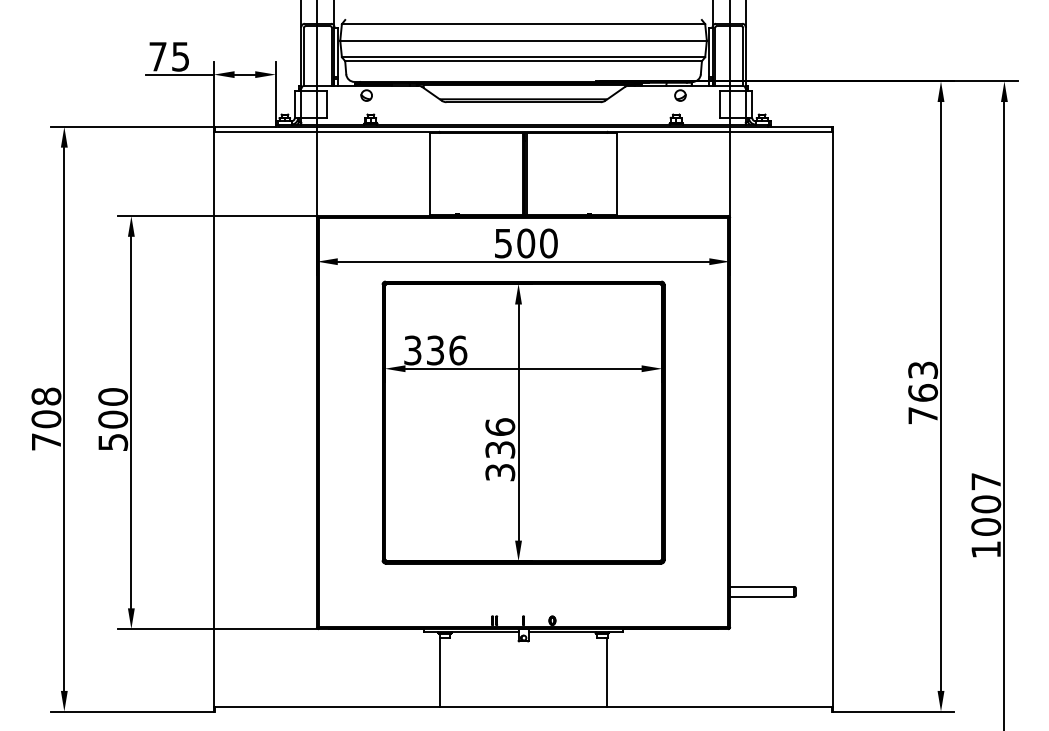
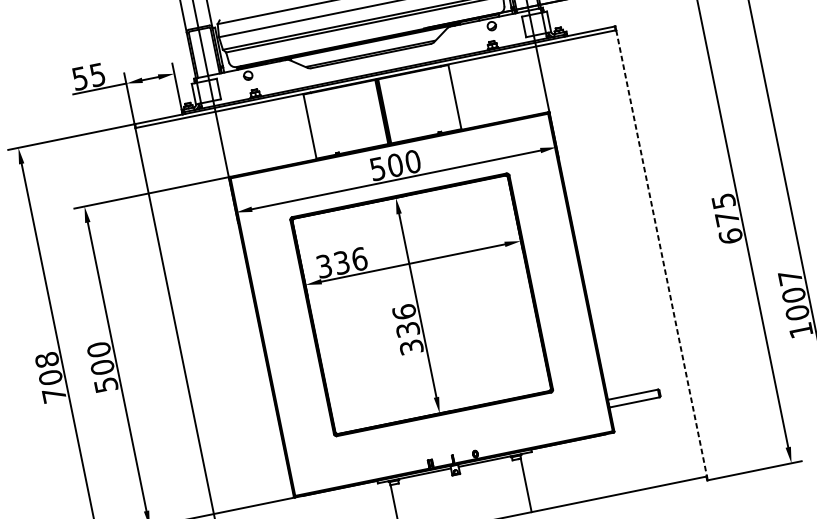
text: (157, 56) -> (79, 78), 75 -> 55
text: (923, 392) -> (727, 218), 763 -> 675
line: (833, 419) -> (661, 253), solid -> dashed

